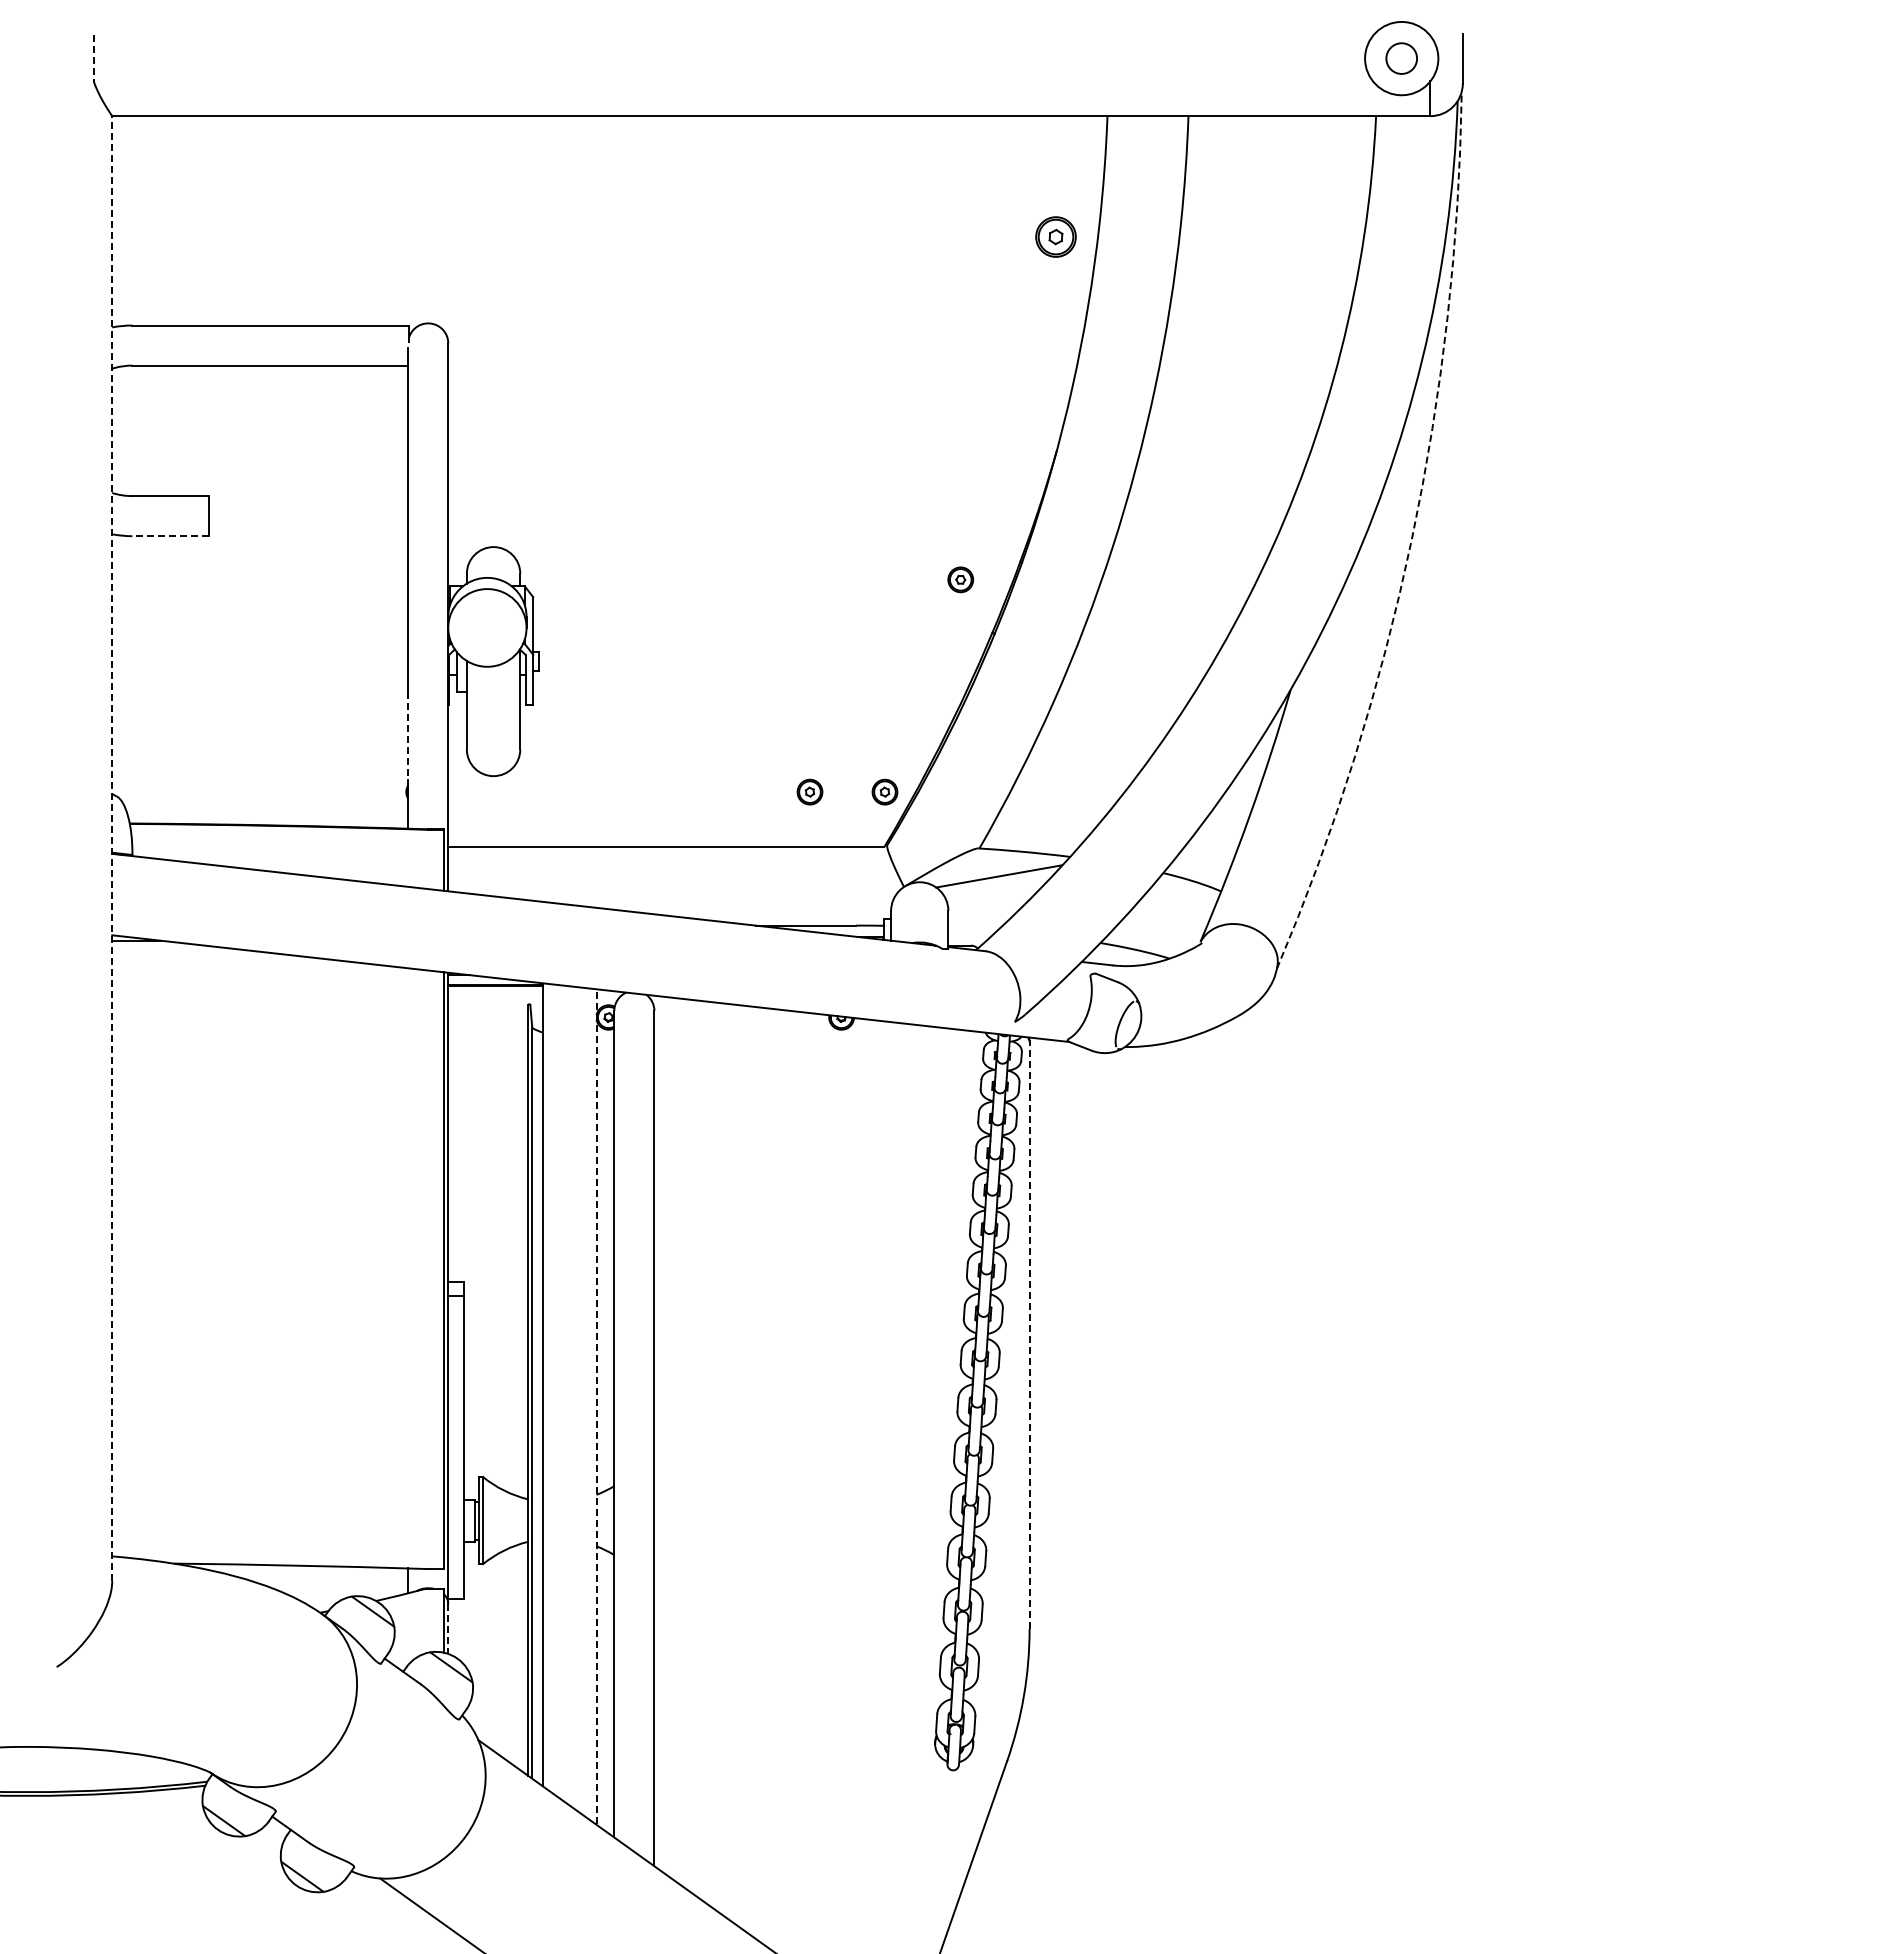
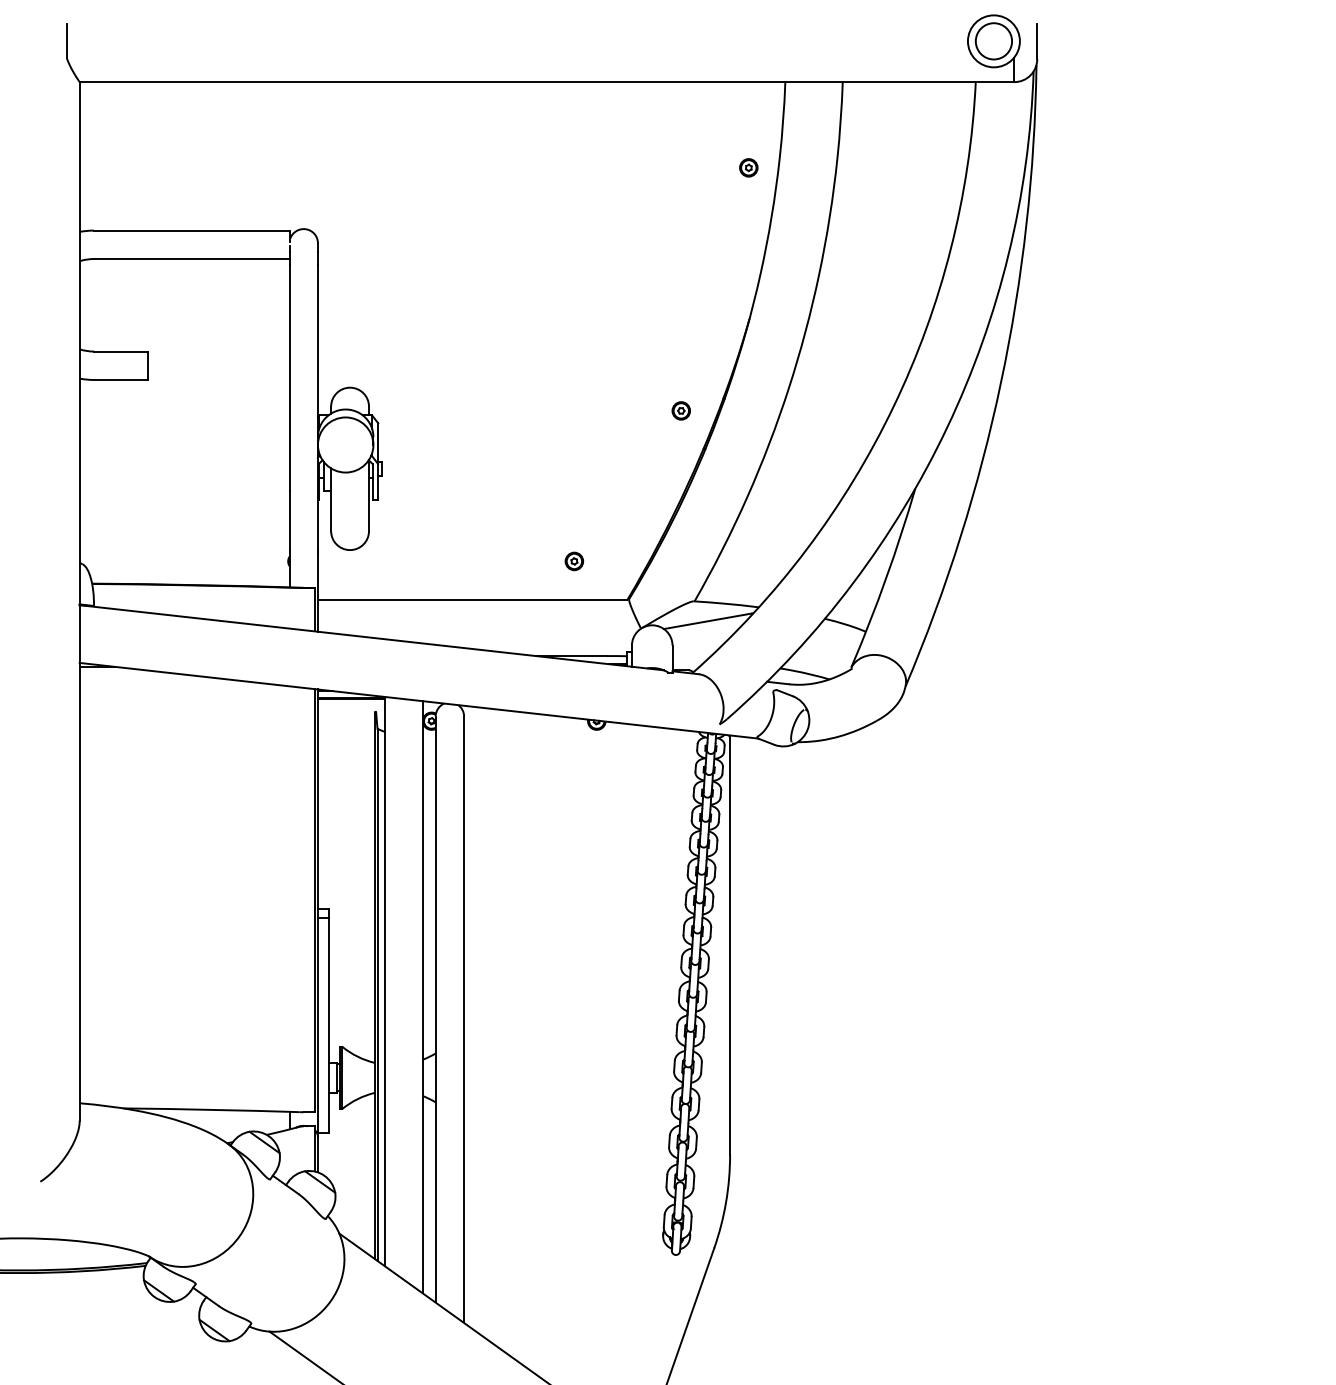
circle: (1401, 58) -> (993, 41), size x1.67
line: (94, 59) -> (67, 41), dashed -> solid
part: (1055, 236) -> (748, 167), size x0.62
line: (170, 536) -> (121, 380), dashed -> solid
arc: (1411, 539) -> (1000, 382), dashed -> solid
line: (408, 736) -> (289, 521), dashed -> solid
part: (884, 791) -> (627, 560), removed
line: (112, 848) -> (79, 601), dashed -> solid
line: (1029, 1335) -> (730, 946), dashed -> solid
line: (596, 1406) -> (423, 997), dashed -> solid
line: (448, 1629) -> (318, 1155), dashed -> solid

